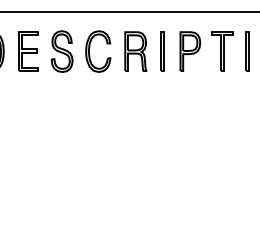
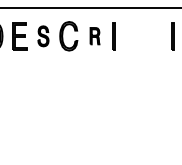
part: (134, 50) -> (94, 35), size x0.6
part: (206, 50) -> (144, 35), removed
part: (62, 51) -> (43, 36), size x0.7

